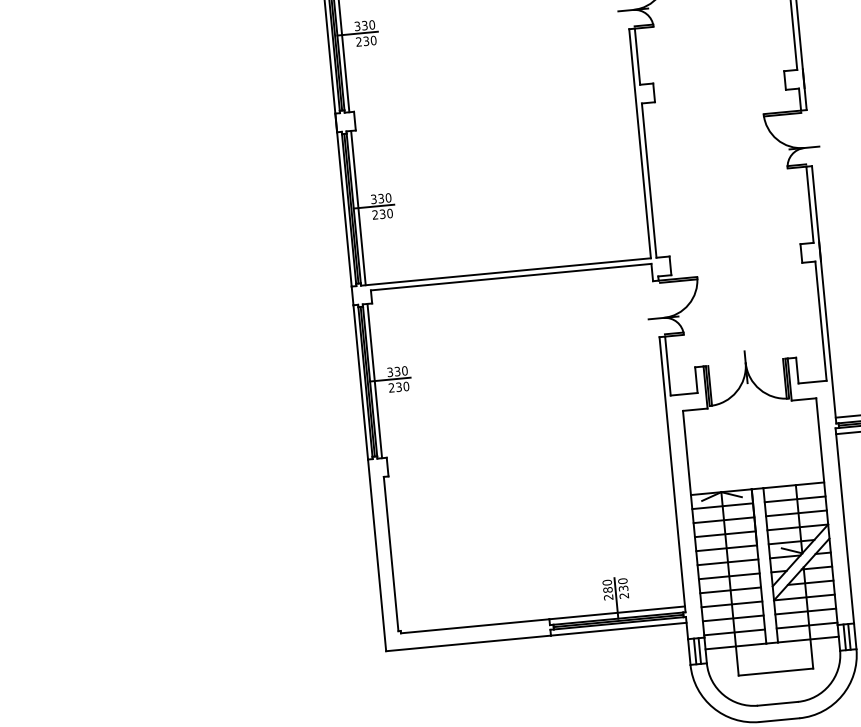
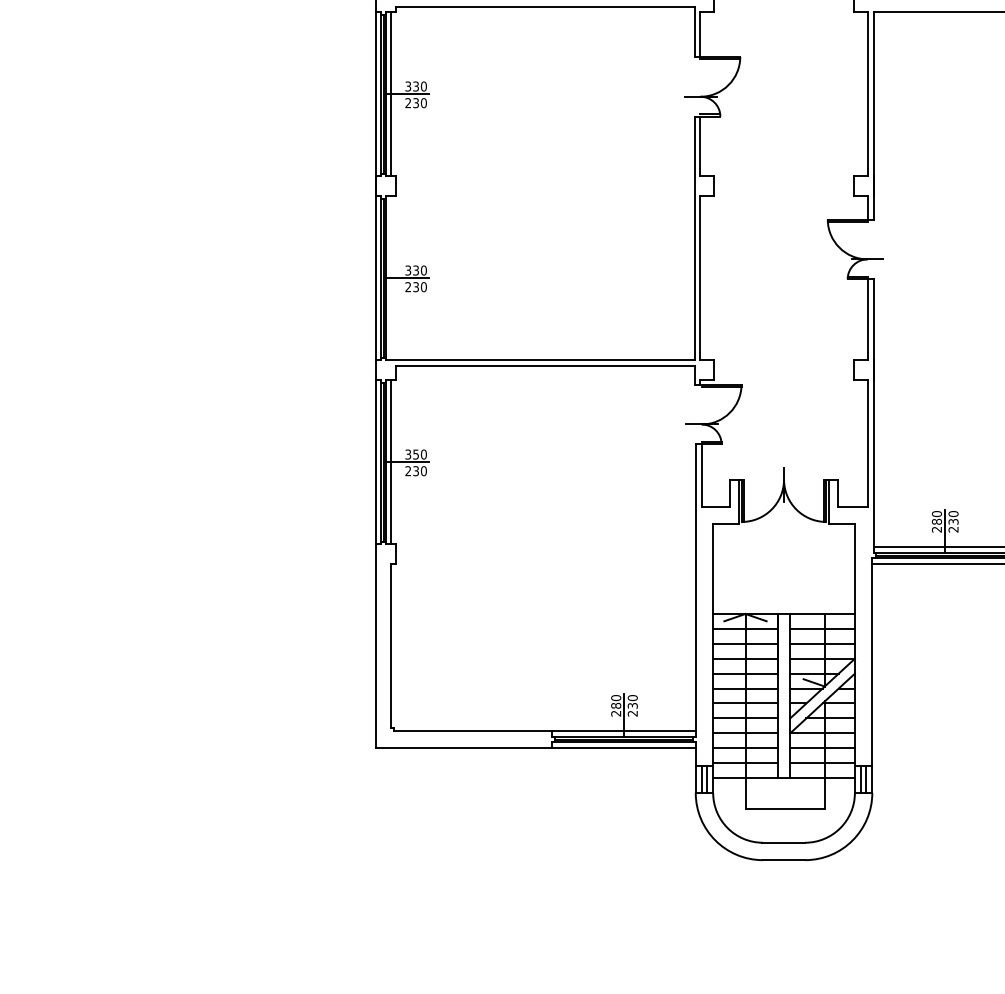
line: (358, 208) -> (391, 278), removed
text: (396, 370) -> (415, 453), 330 -> 350

